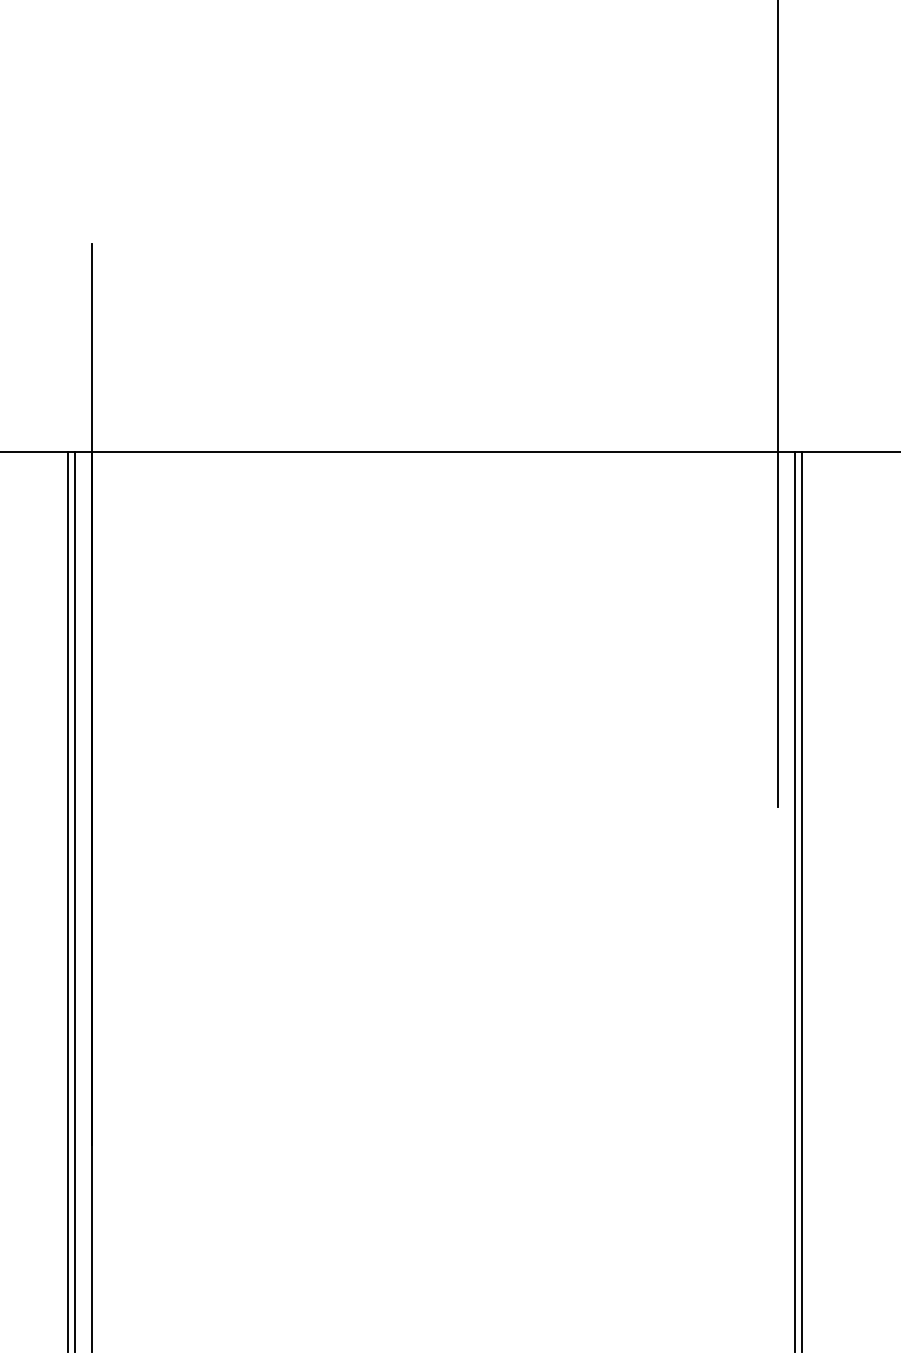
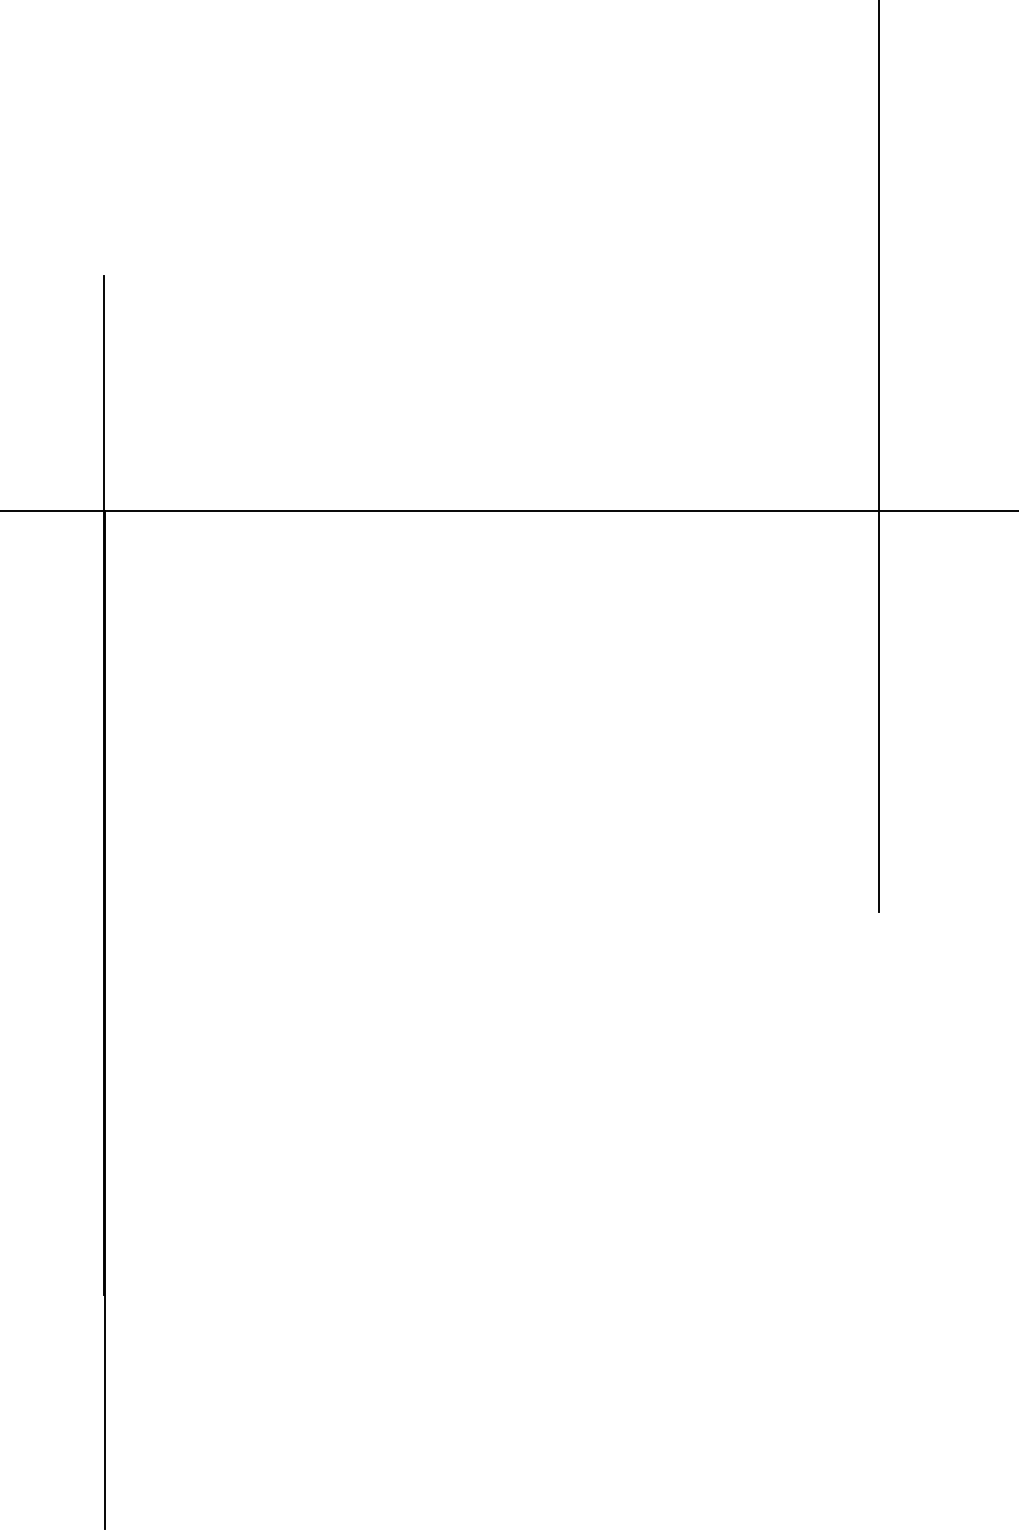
line: (67, 901) -> (76, 1019), removed
line: (74, 901) -> (84, 1019), removed
line: (795, 901) -> (899, 1019), removed
line: (802, 901) -> (907, 1019), removed

